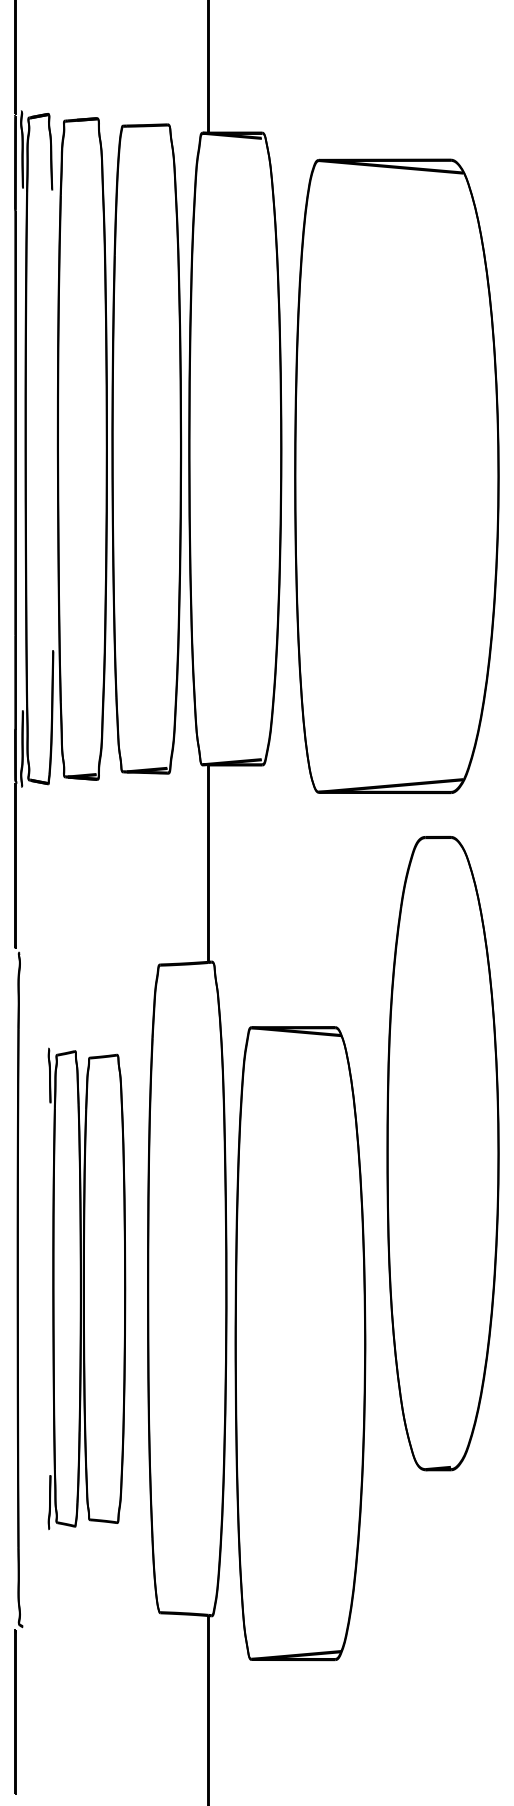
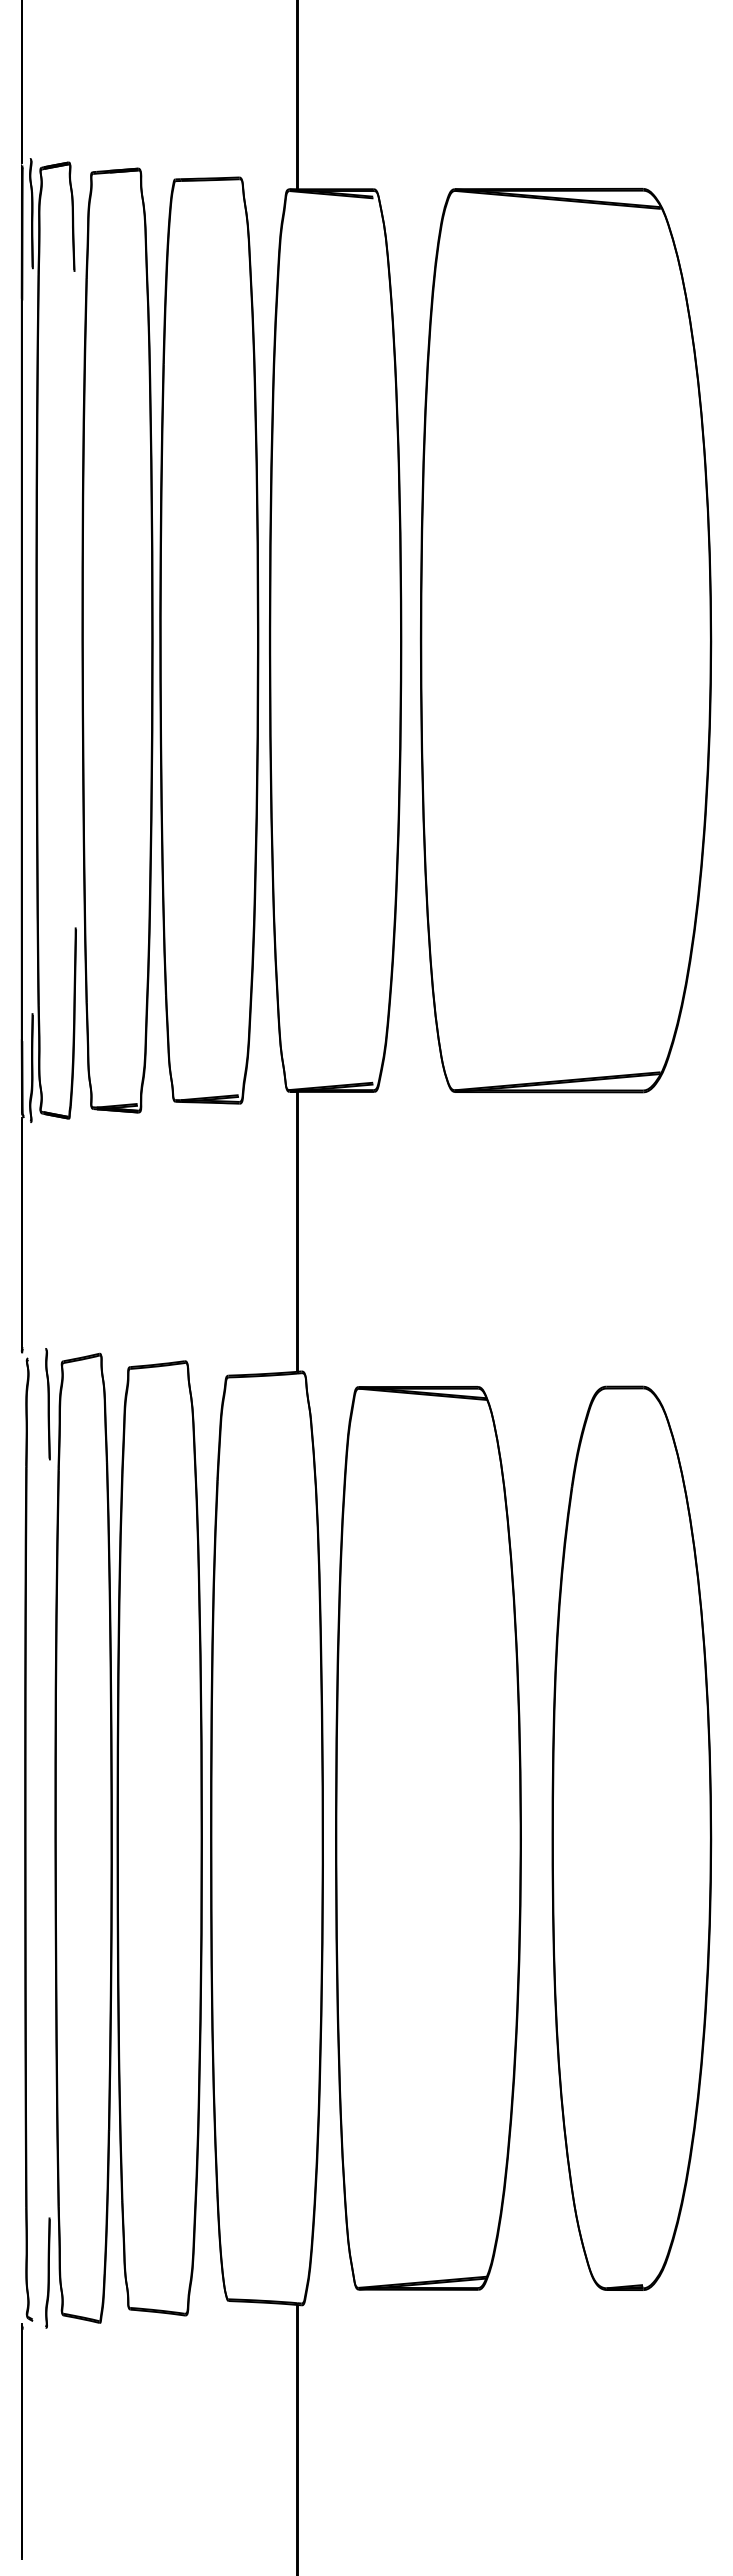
part: (397, 476) -> (566, 640), moved
part: (442, 1152) -> (631, 1837), moved
part: (86, 1289) -> (123, 1838), size x1.43
part: (300, 1343) -> (428, 1838), moved

